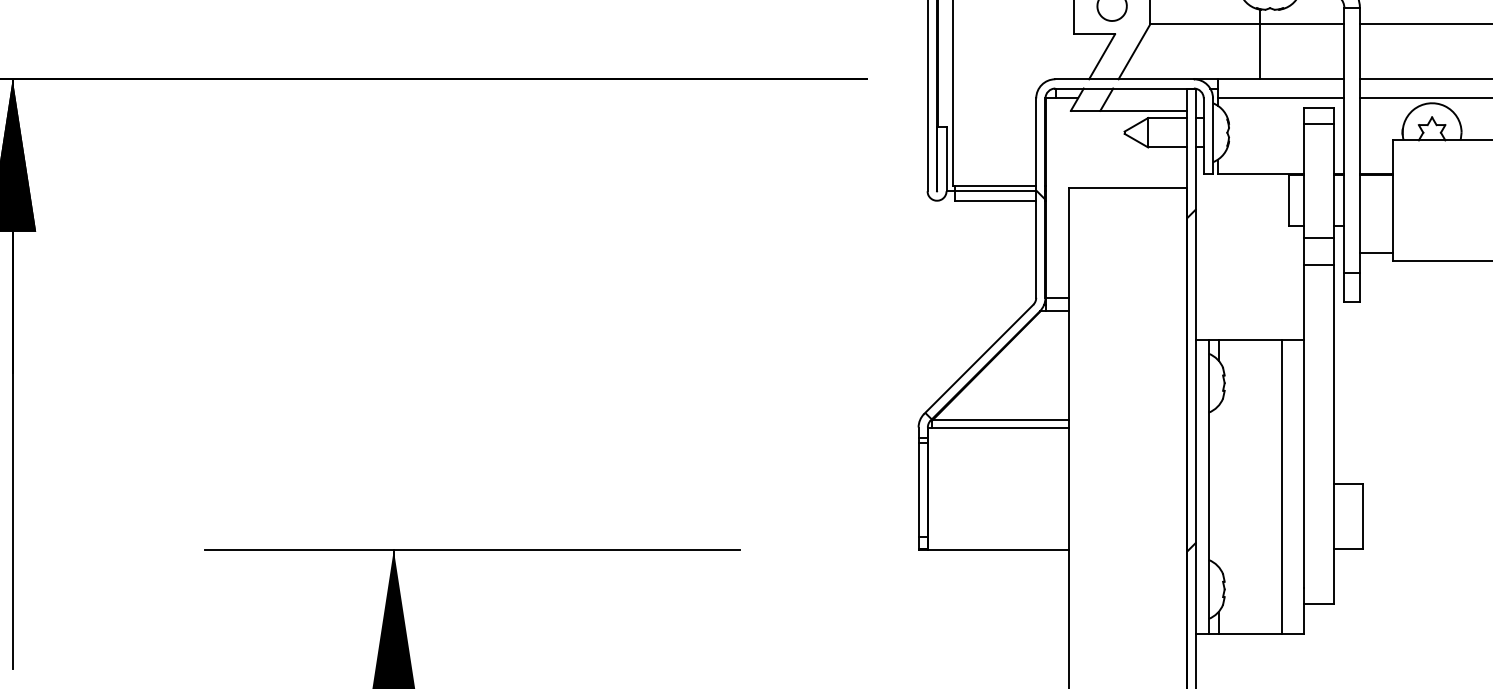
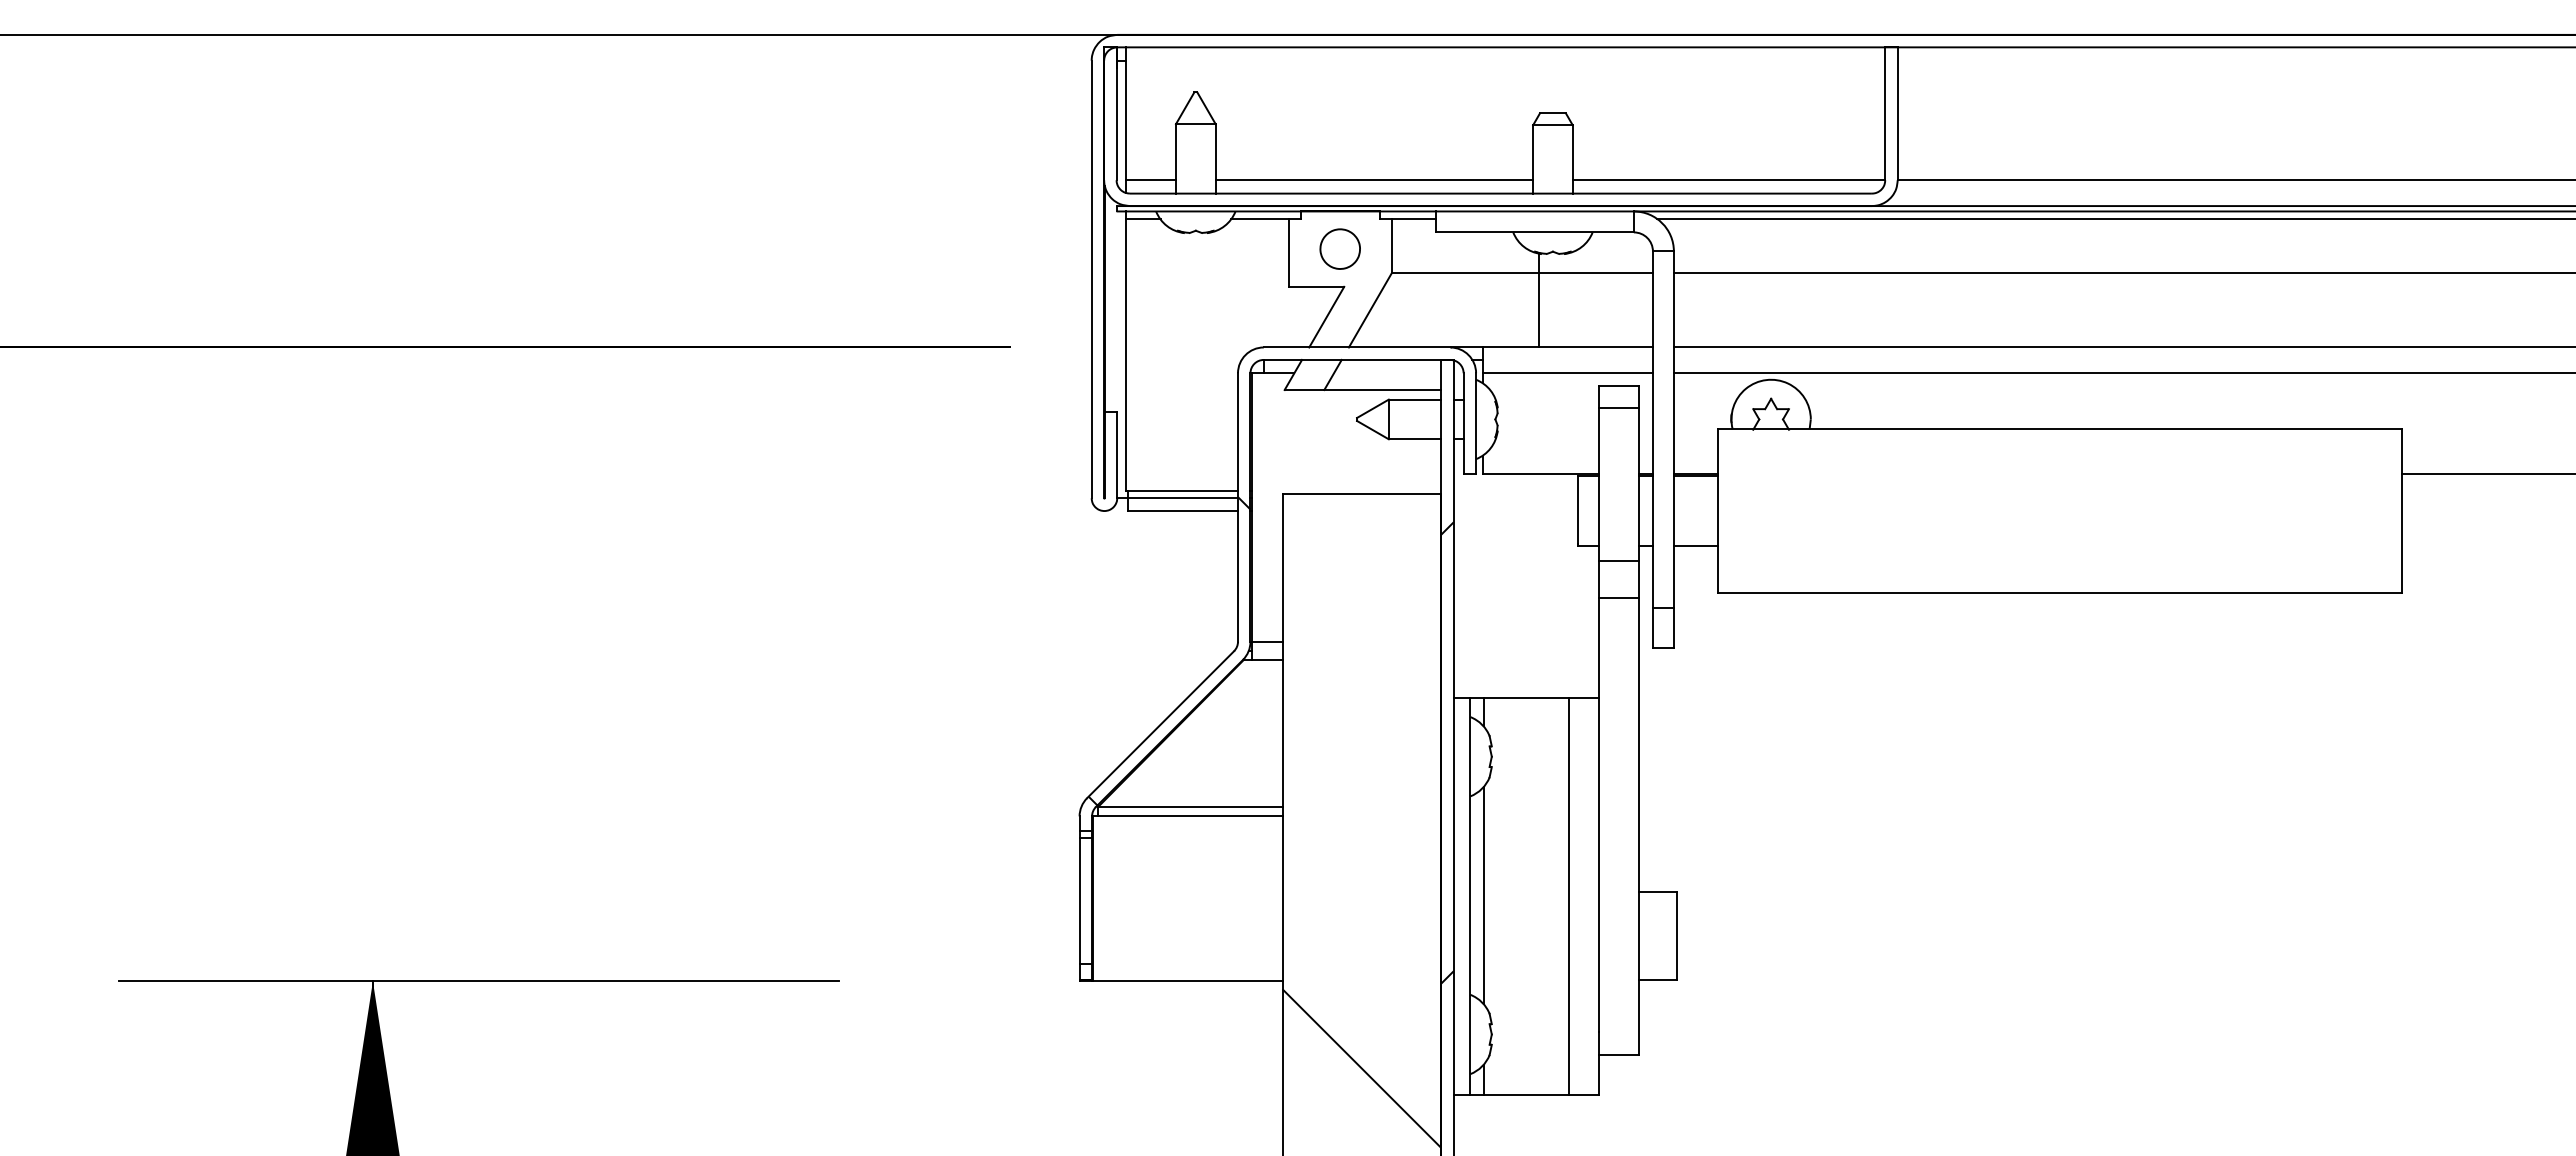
line: (1375, 253) -> (1695, 545), moved
line: (1218, 486) -> (1483, 895), added
hatch: (1127, 614) -> (1361, 1068), added

